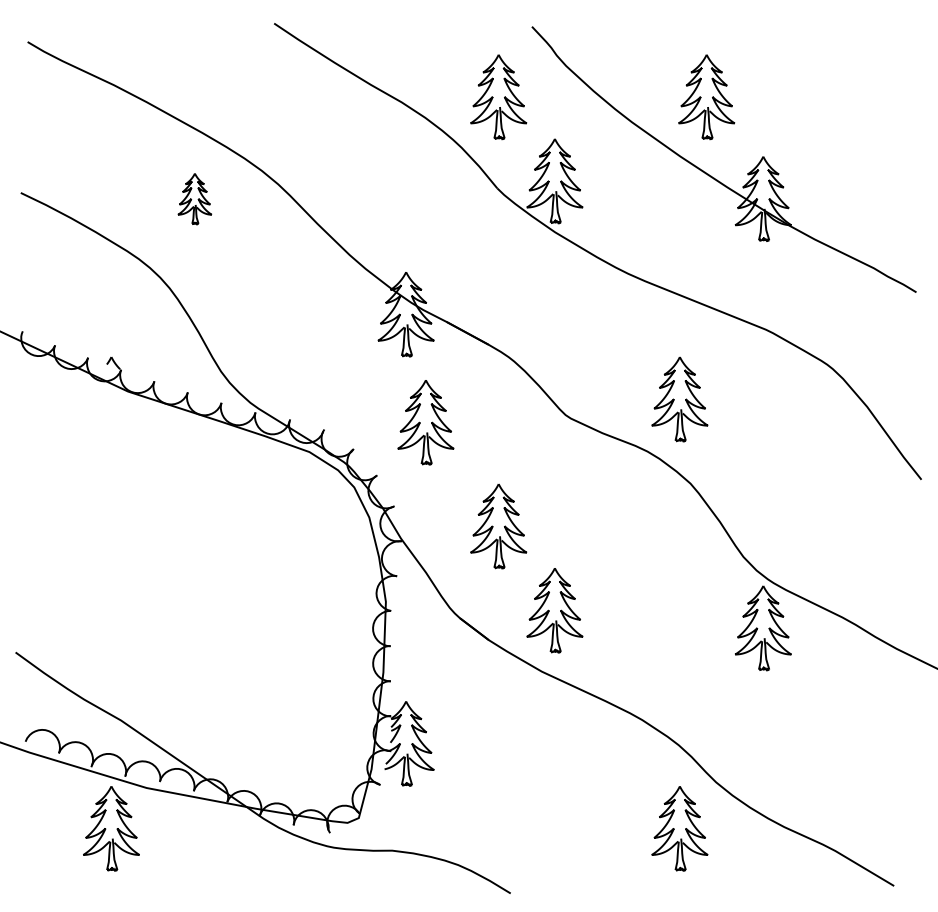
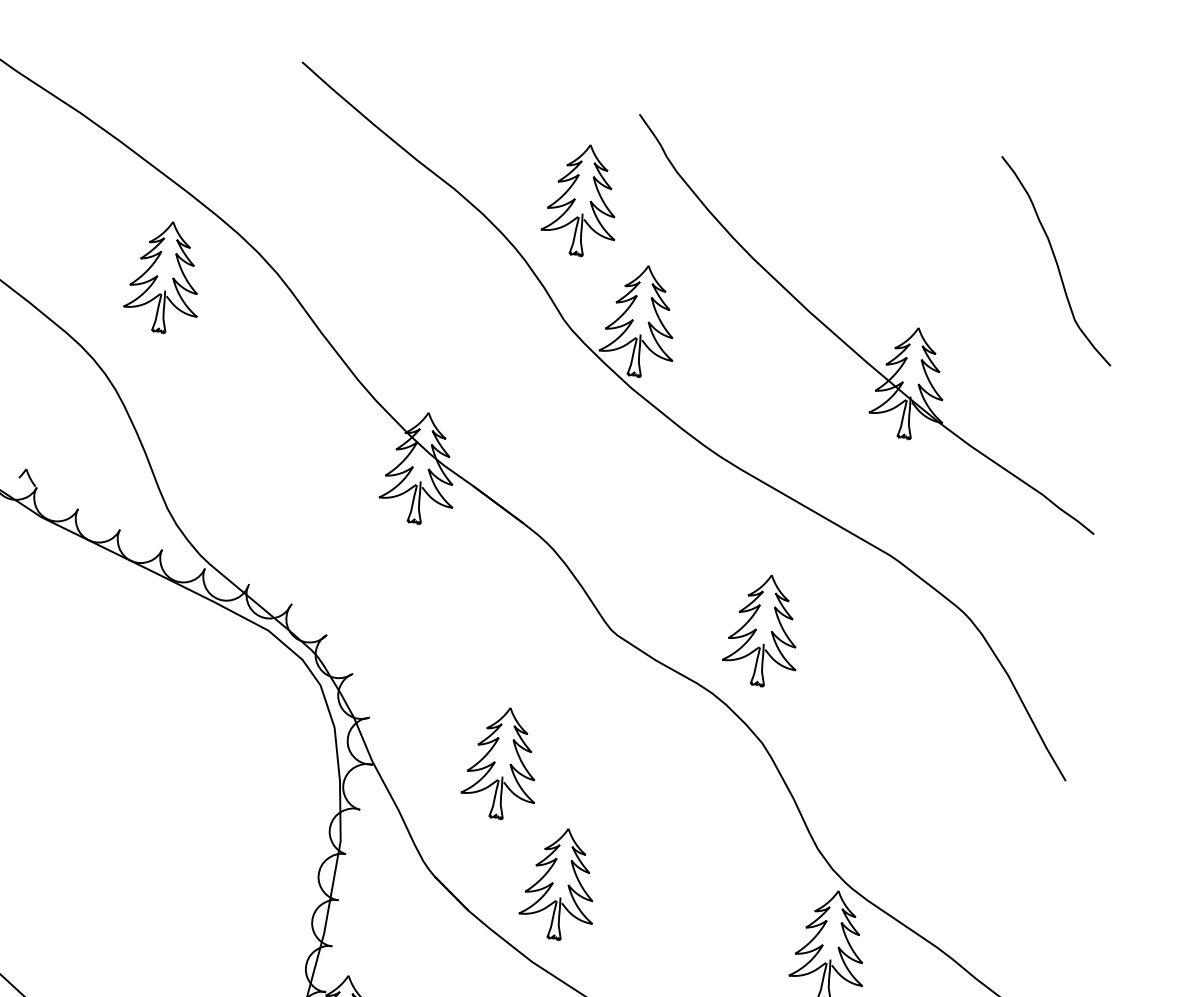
curve: (858, 92) -> (1055, 261), added
part: (706, 97) -> (855, 239), removed
part: (194, 198) -> (164, 276), size x1.67
part: (425, 422) -> (426, 613), removed

